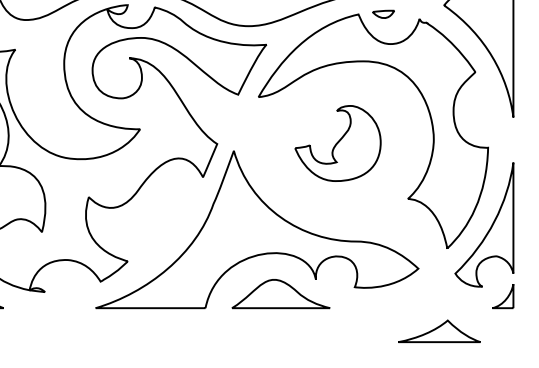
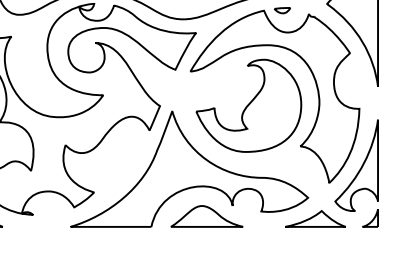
part: (337, 143) -> (248, 105), size x1.67
part: (439, 330) -> (315, 218), moved

